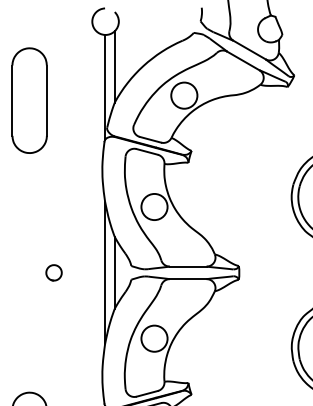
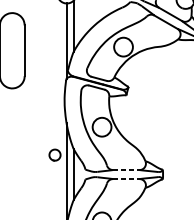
line: (188, 266) -> (126, 169), solid -> dashed
part: (53, 272) -> (54, 154), moved
line: (188, 279) -> (126, 179), solid -> dashed

